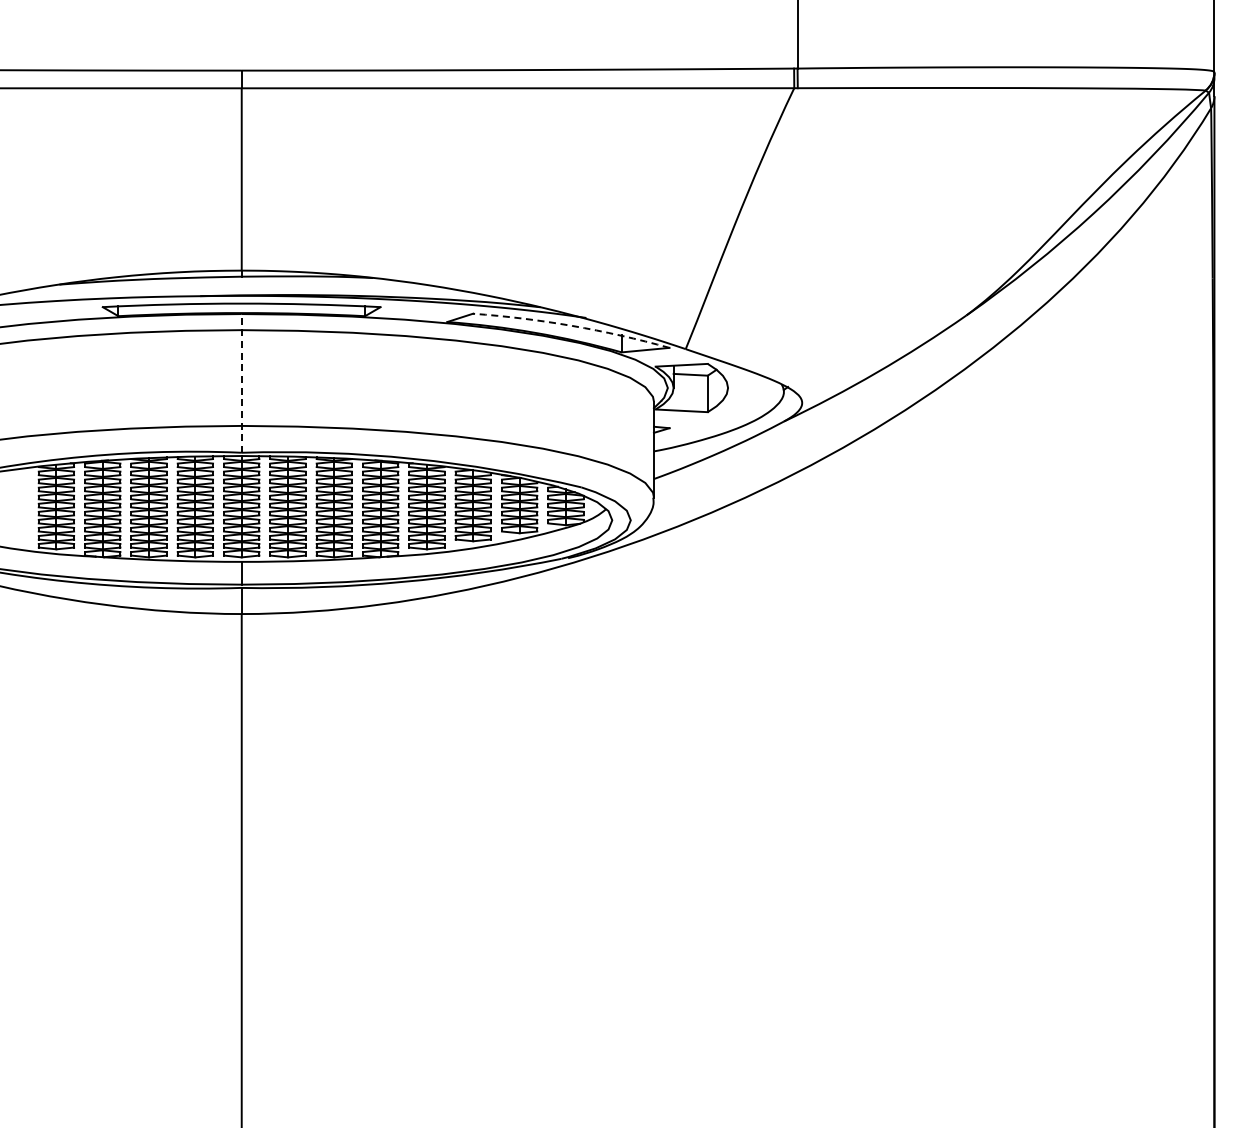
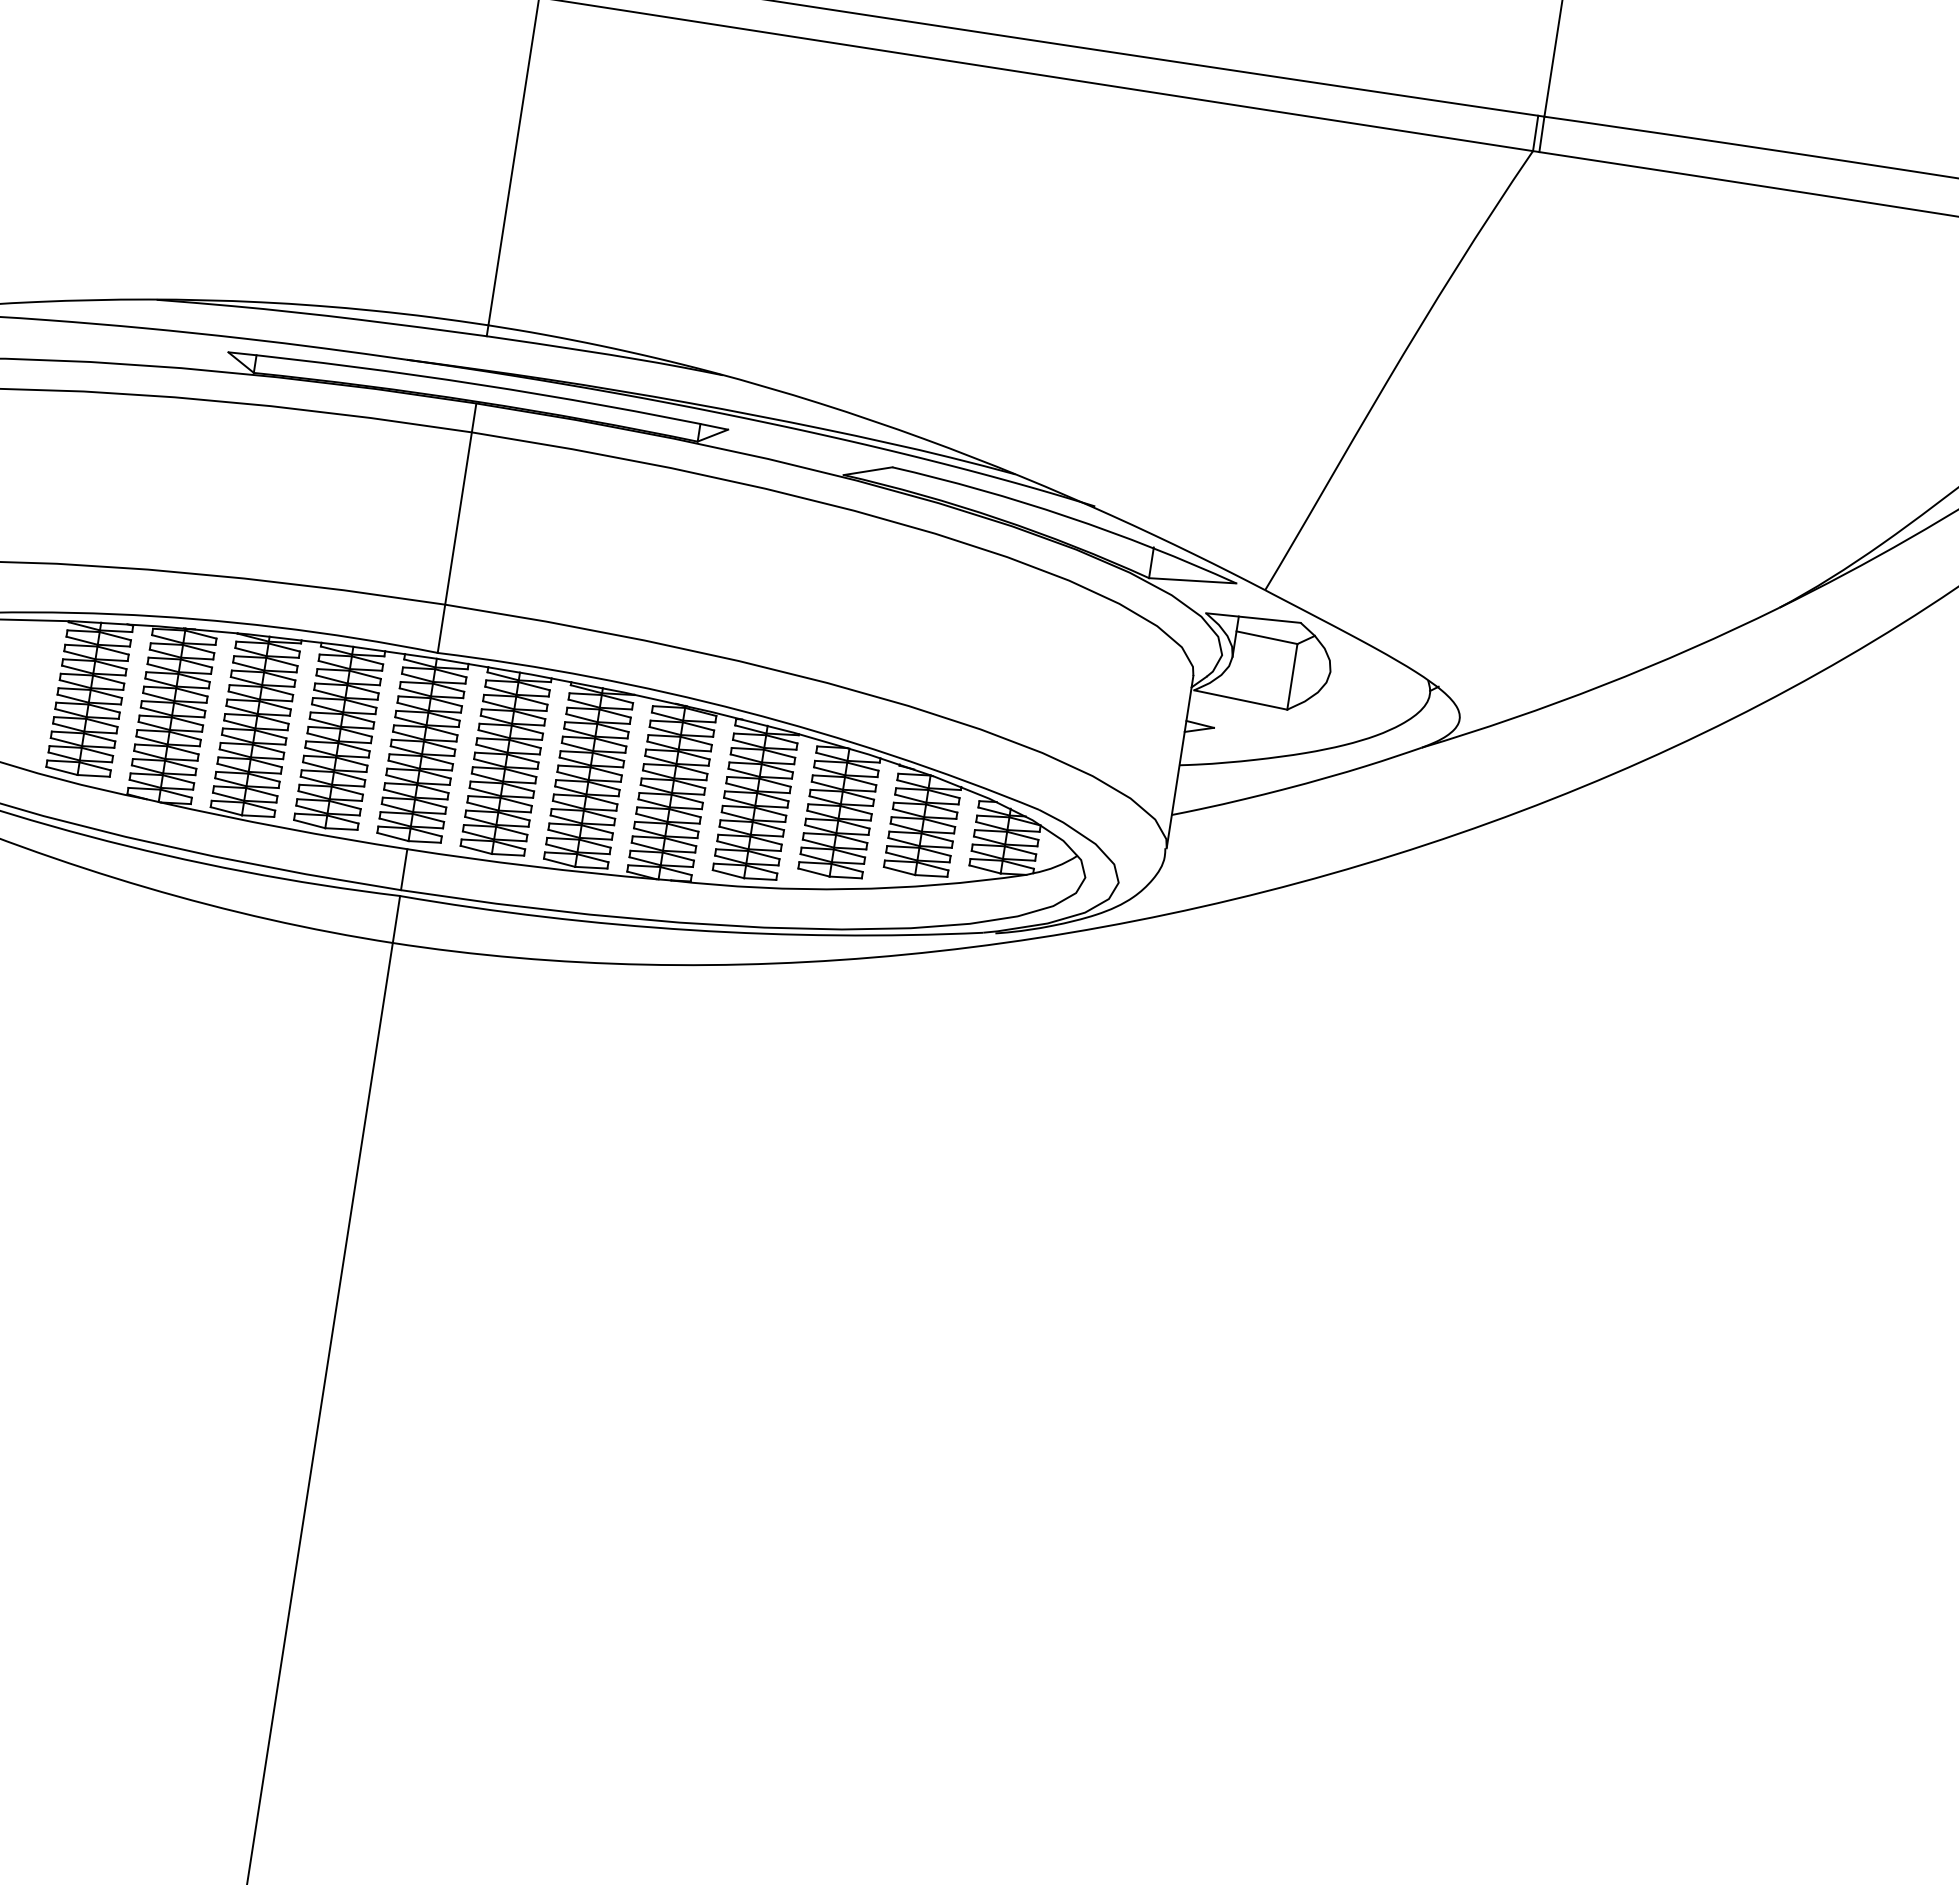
arc: (572, 325) -> (1068, 516), dashed -> solid
line: (241, 382) -> (456, 526), dashed -> solid

